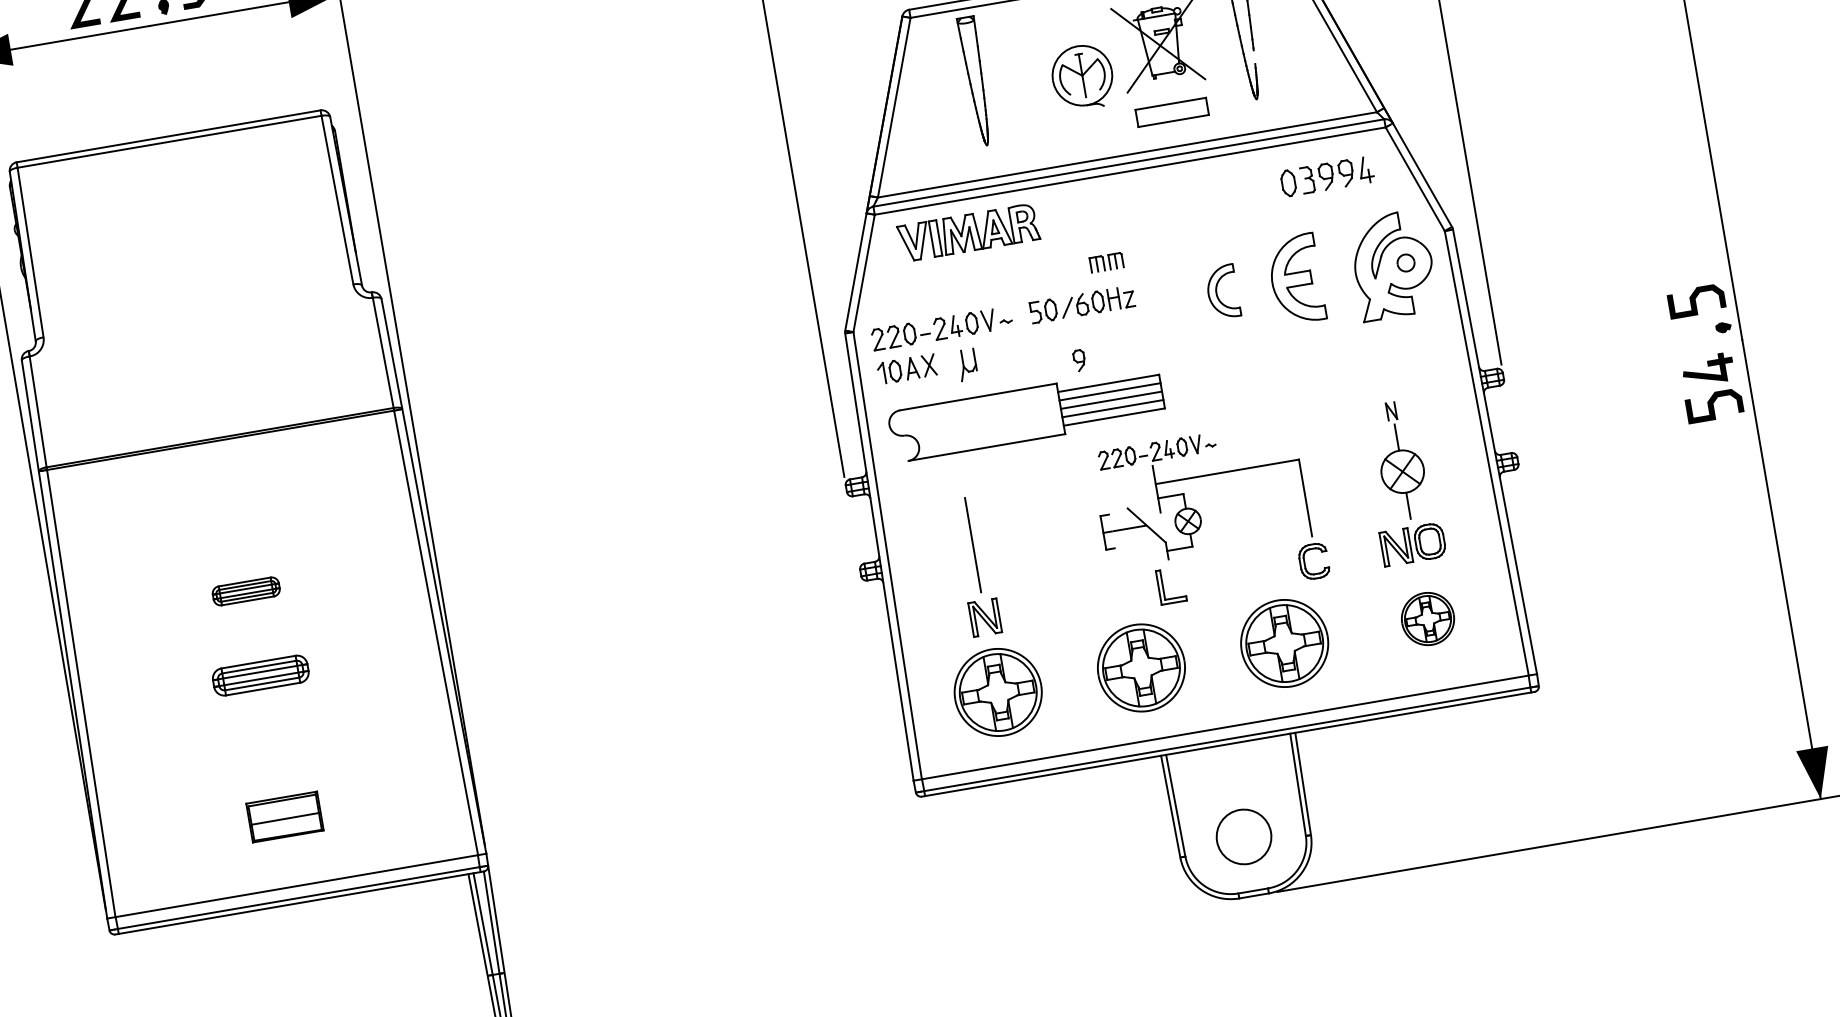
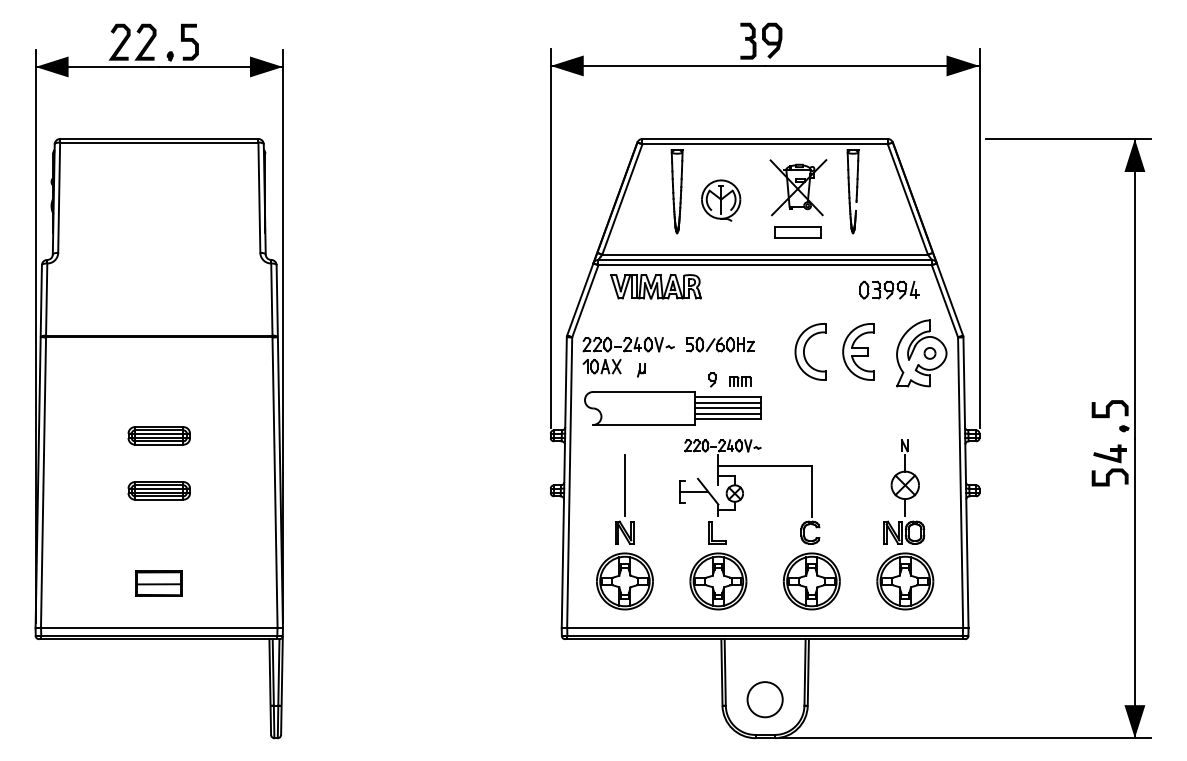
part: (1083, 77) -> (721, 200), moved
part: (1106, 262) -> (740, 381), moved
part: (1222, 291) -> (810, 351), size x1.67
part: (968, 364) -> (641, 370), size x0.62
part: (1209, 514) -> (749, 491), moved
part: (245, 590) -> (158, 435), size x1.43
part: (1428, 619) -> (905, 581), size x1.67

